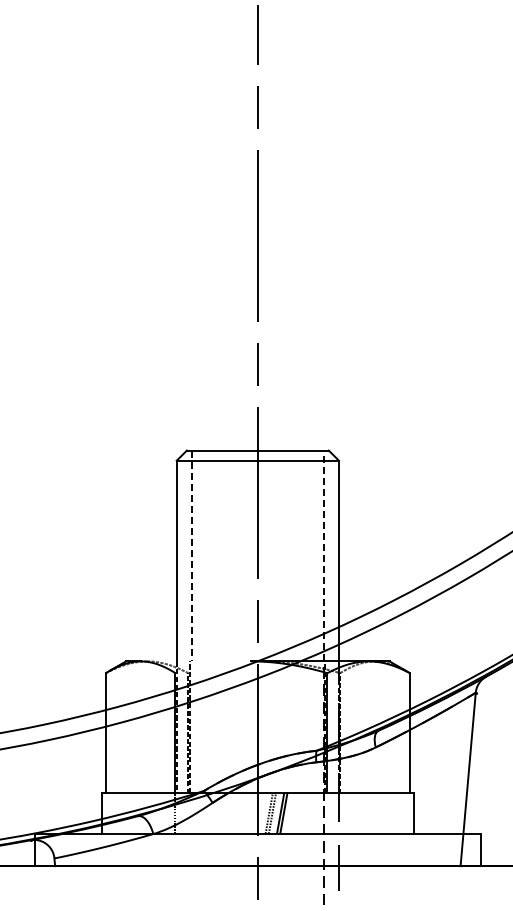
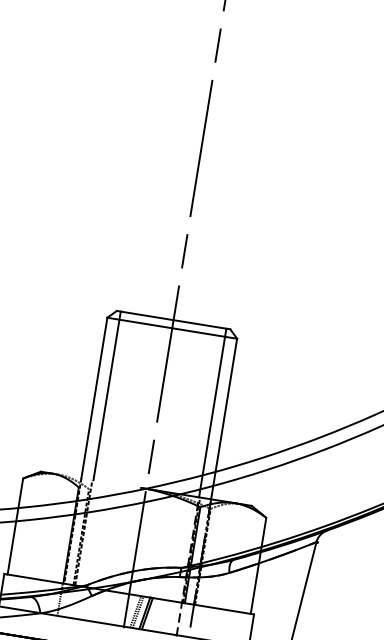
line: (323, 555) -> (212, 412), dashed -> solid
line: (191, 556) -> (106, 396), dashed -> solid

